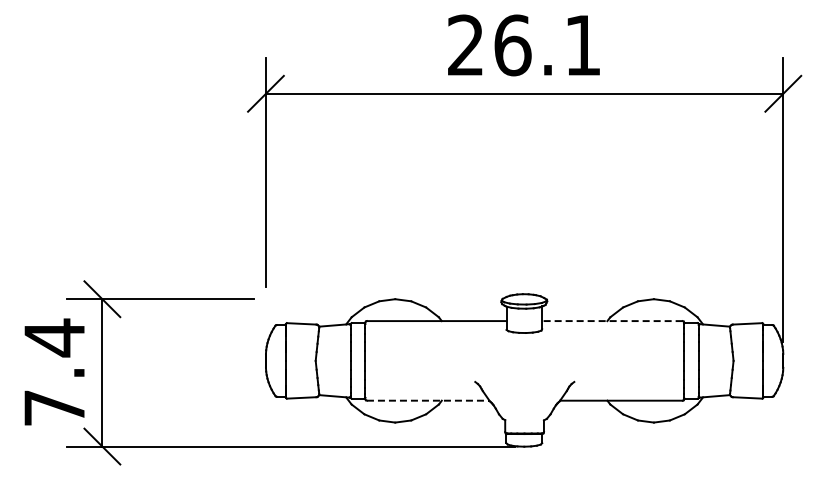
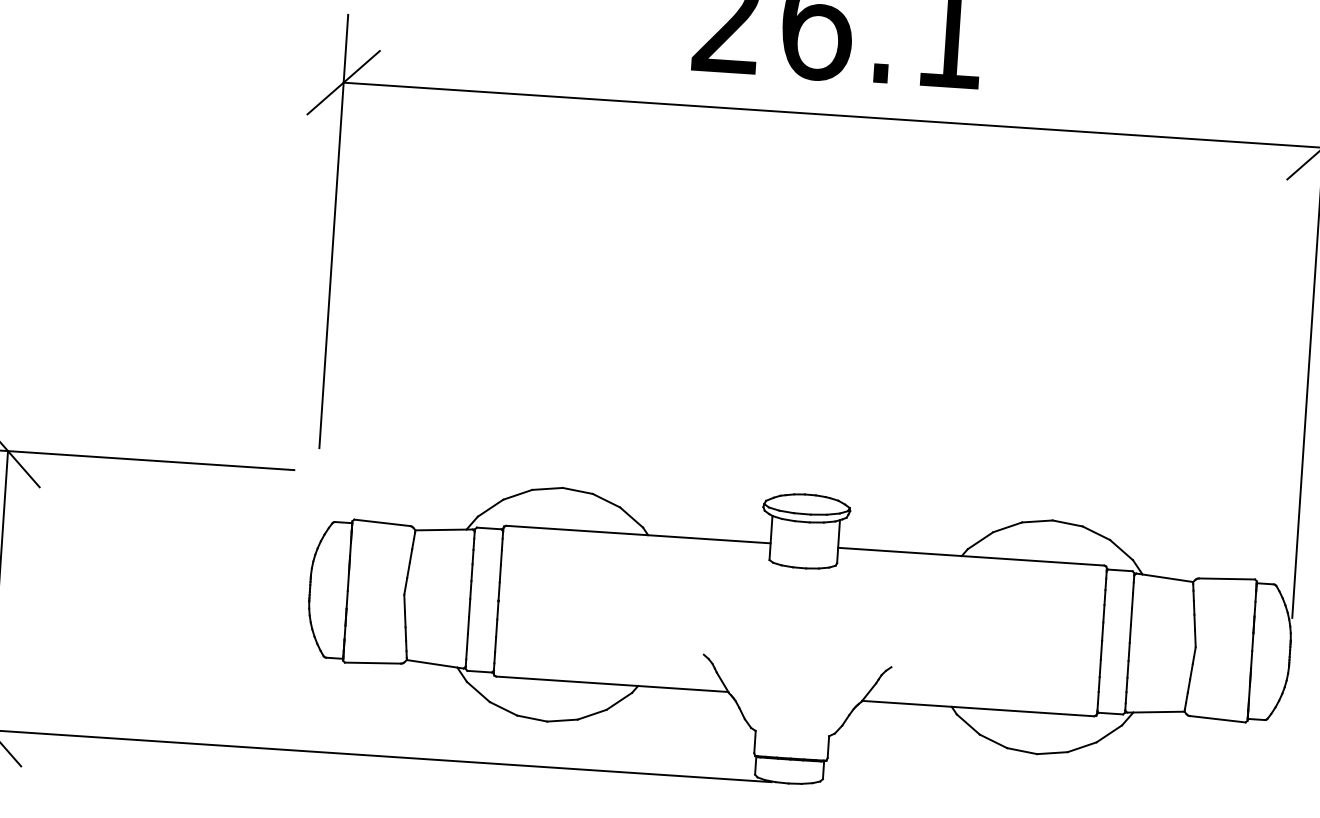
line: (611, 321) -> (969, 557), dashed -> solid
line: (428, 400) -> (612, 683), dashed -> solid

